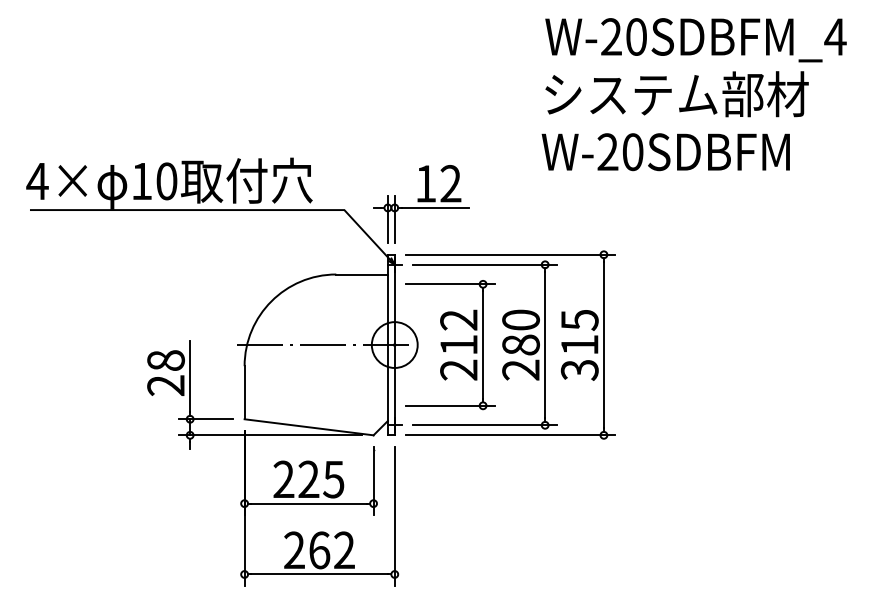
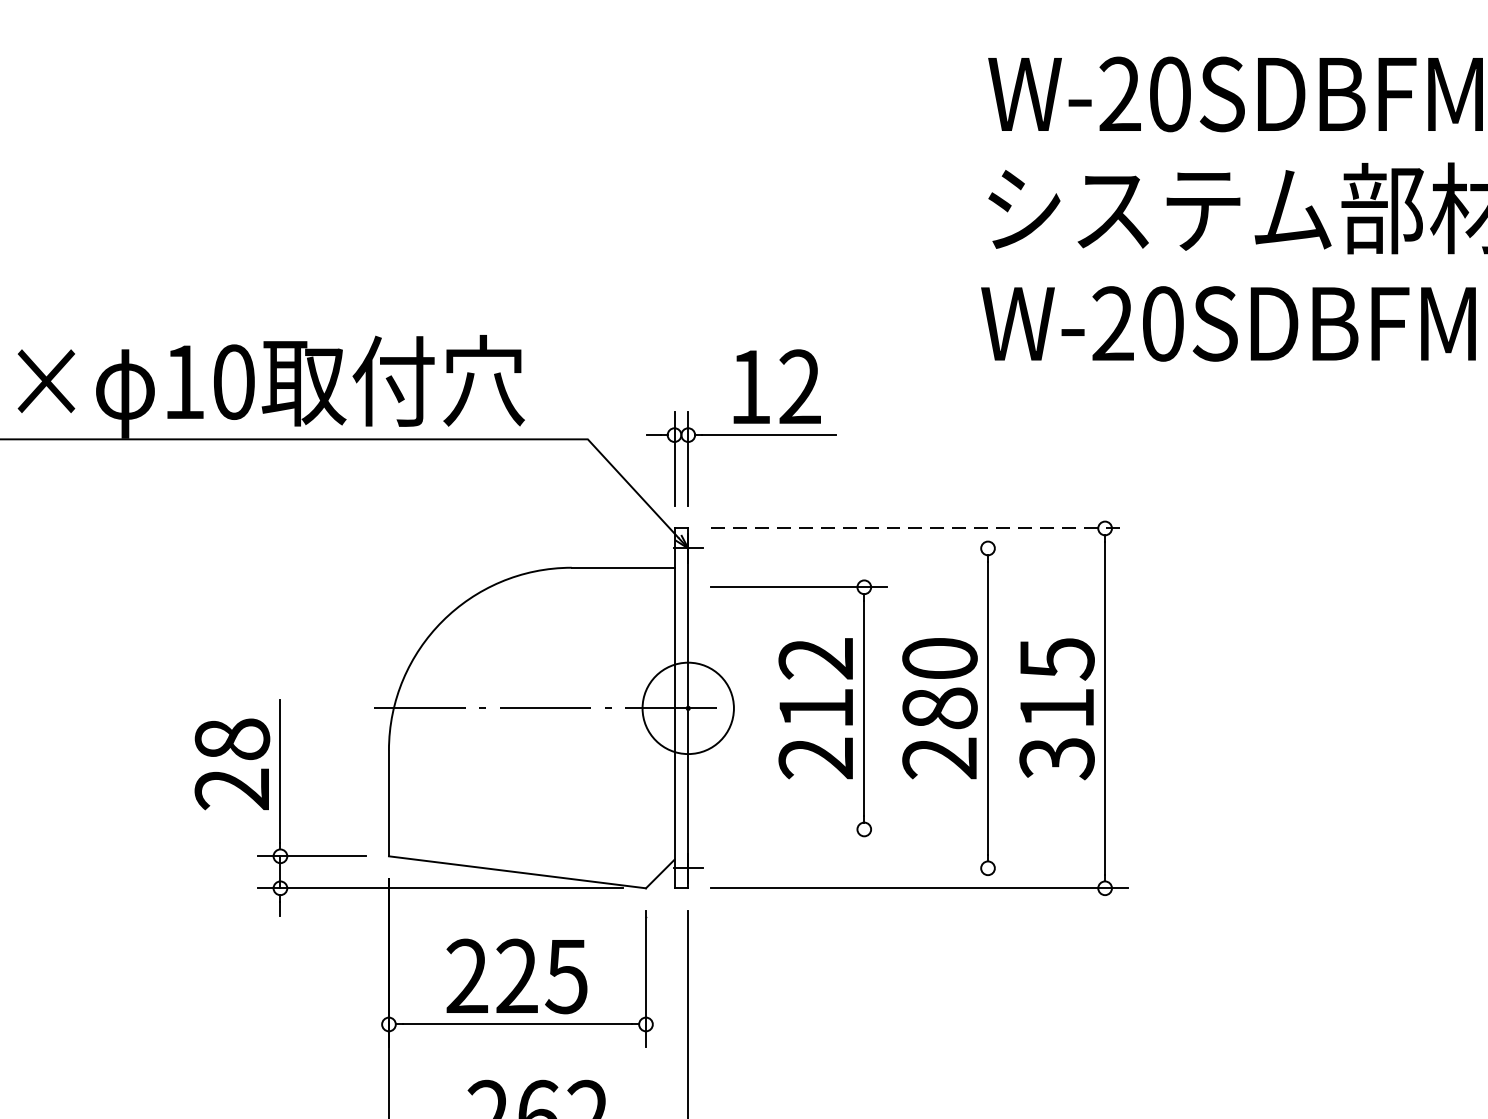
line: (510, 254) -> (918, 527), solid -> dashed
line: (484, 264) -> (867, 547), removed
line: (450, 405) -> (799, 828), removed
line: (484, 425) -> (867, 868), removed

